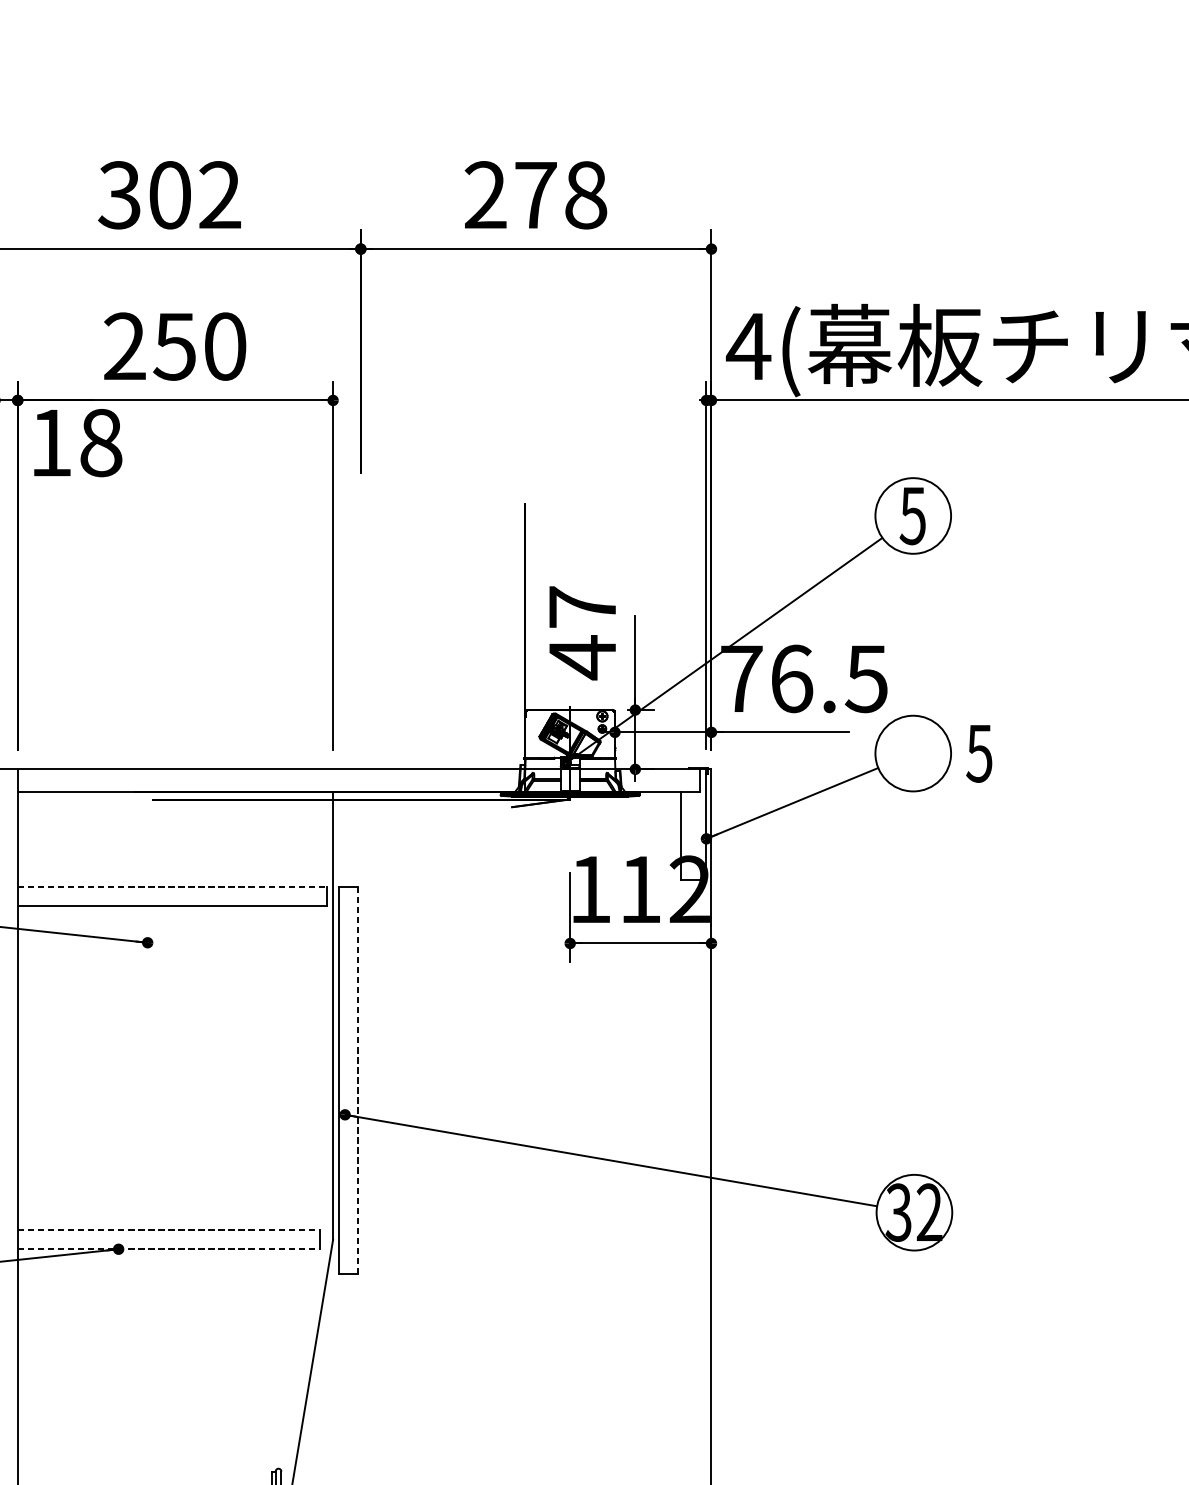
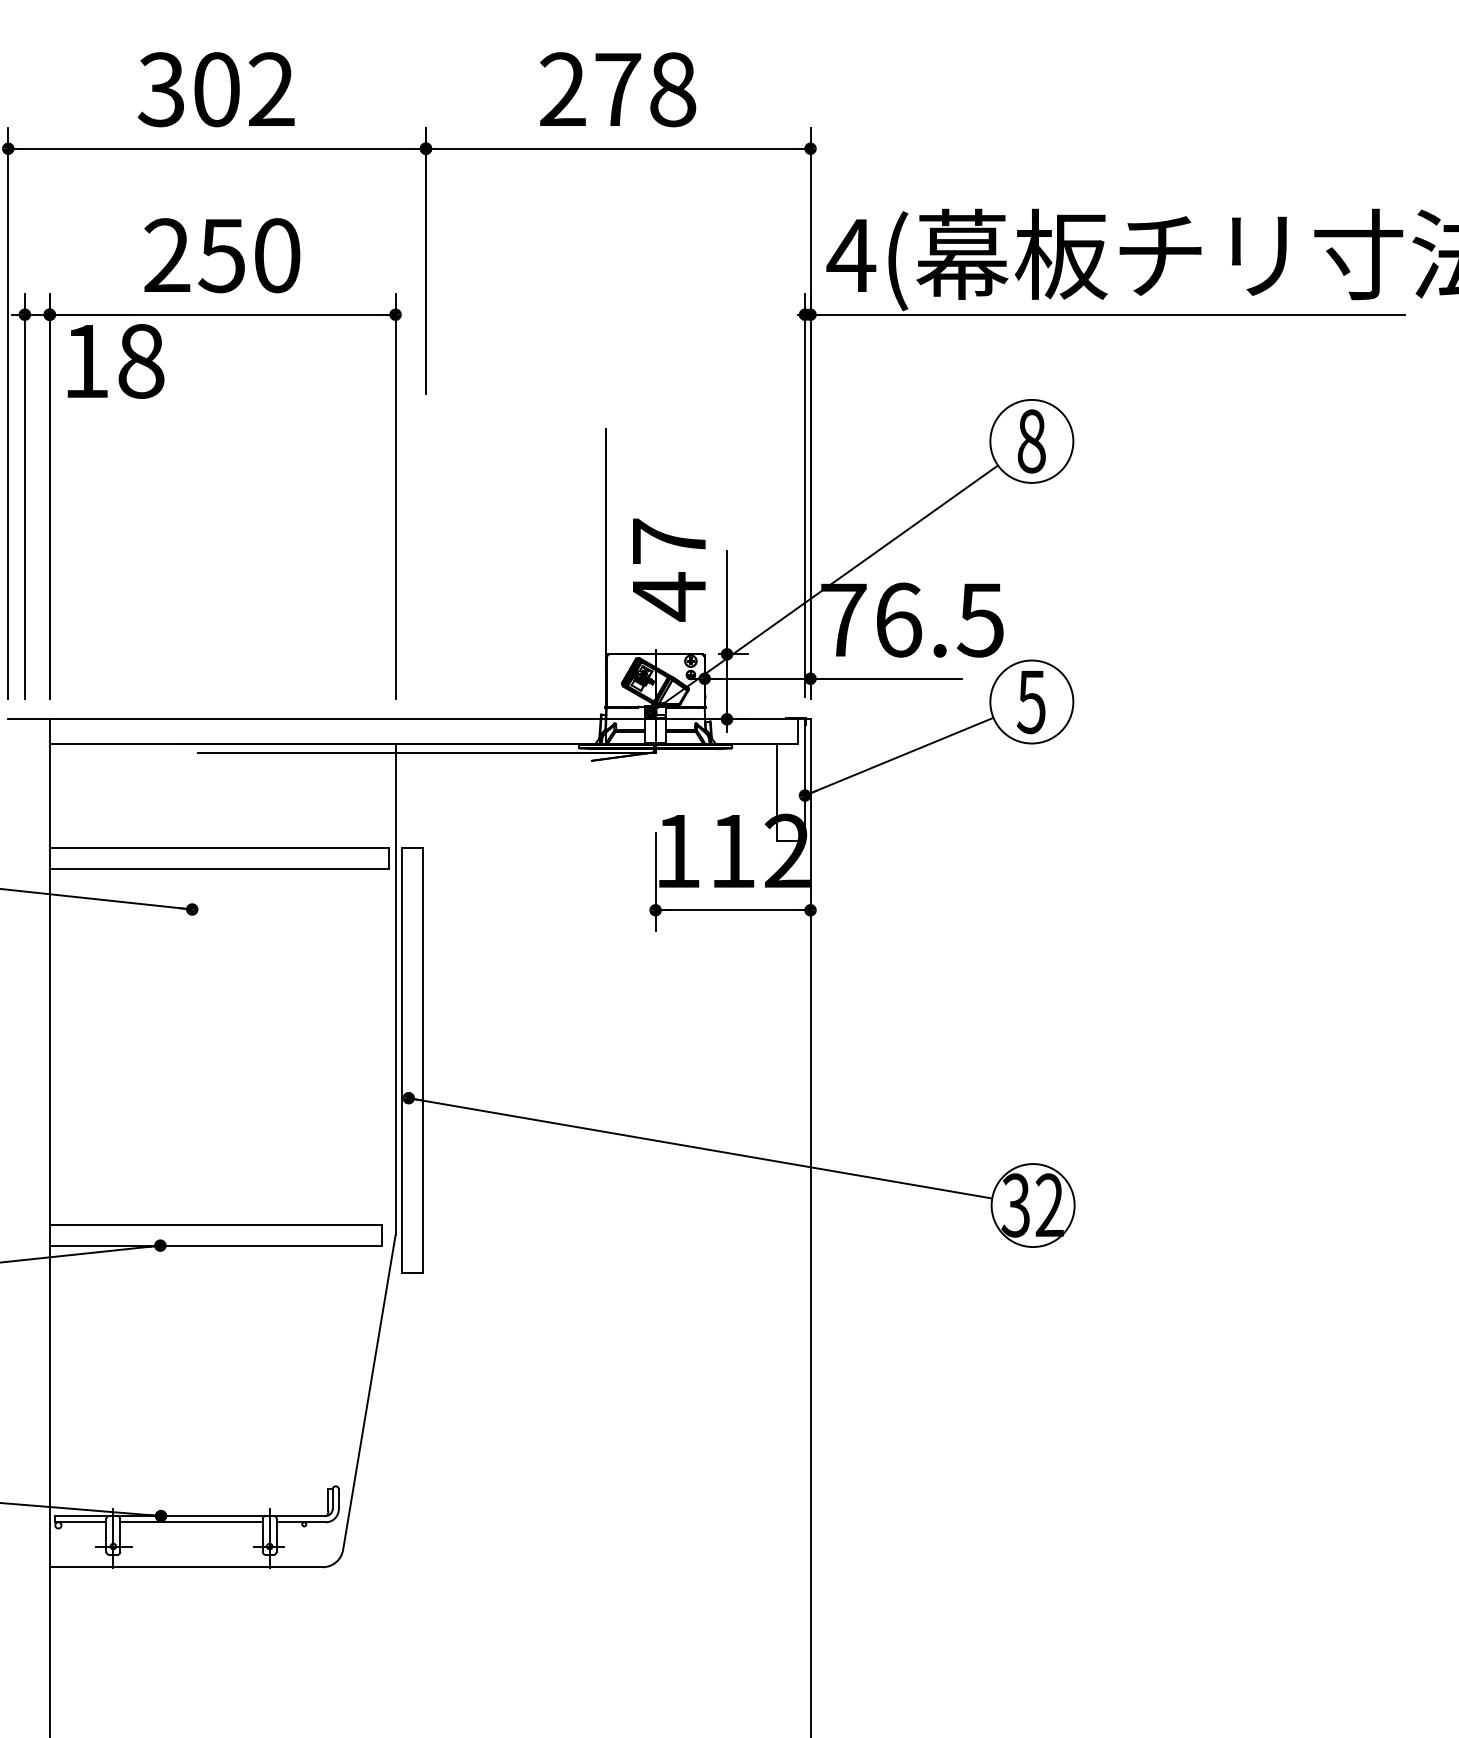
text: (912, 516) -> (1030, 441), 5 -> 8
text: (979, 754) -> (1031, 702), moved
line: (172, 886) -> (219, 847), dashed -> solid
line: (358, 1080) -> (423, 1060), dashed -> solid
line: (168, 1229) -> (215, 1224), dashed -> solid
line: (168, 1249) -> (215, 1245), dashed -> solid

